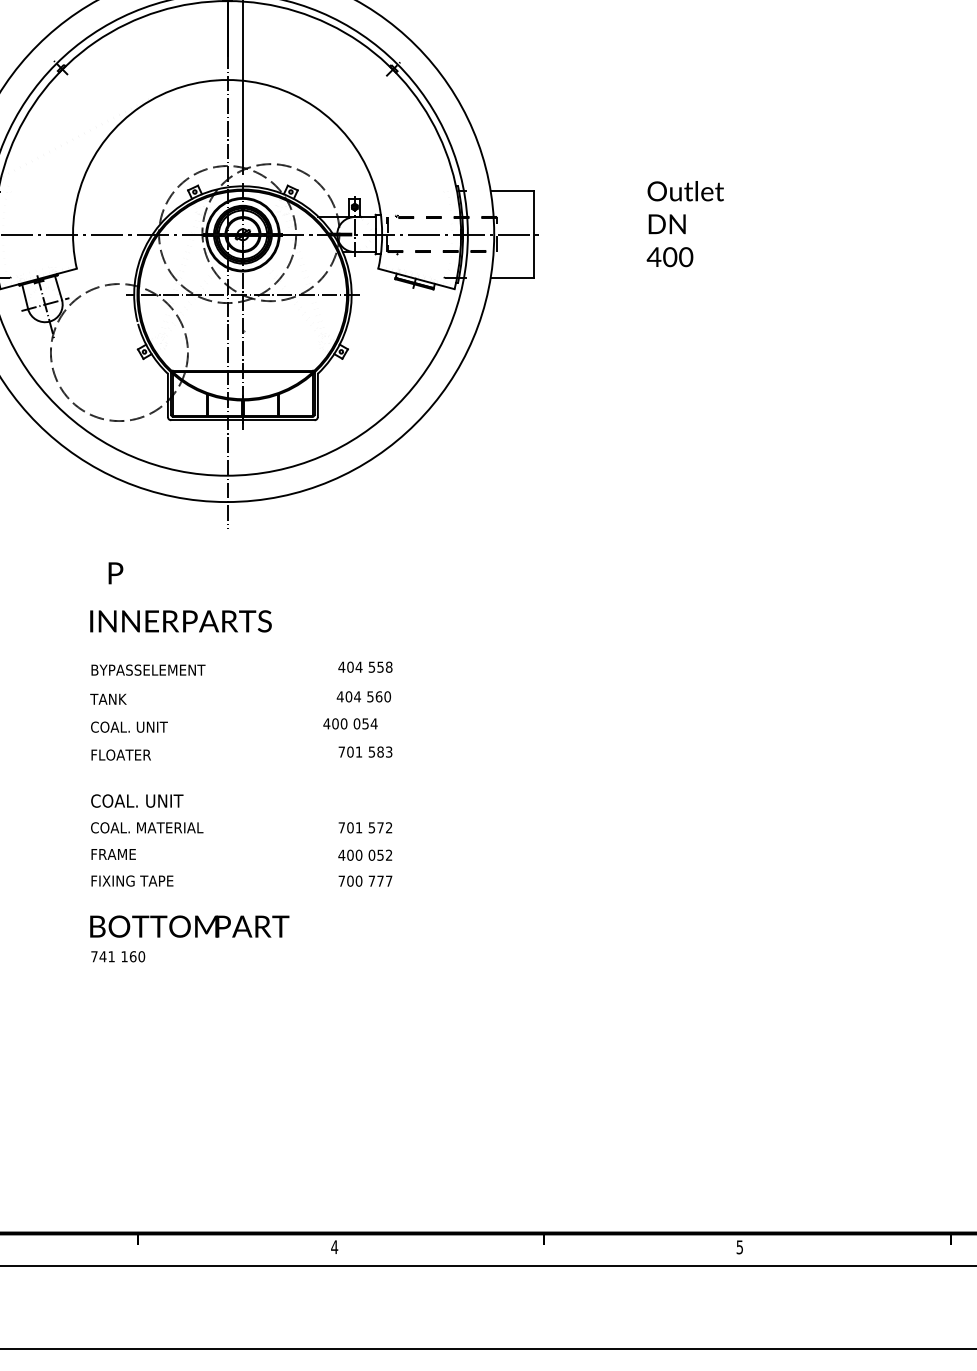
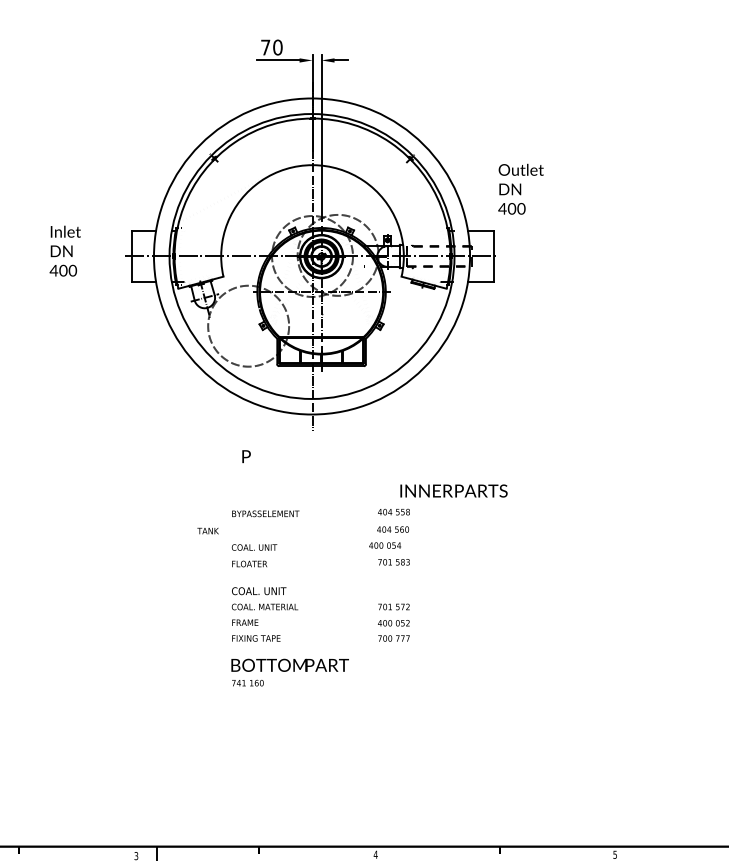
text: (684, 222) -> (520, 188), moved
text: (180, 620) -> (453, 490), moved
text: (107, 698) -> (207, 530), moved

